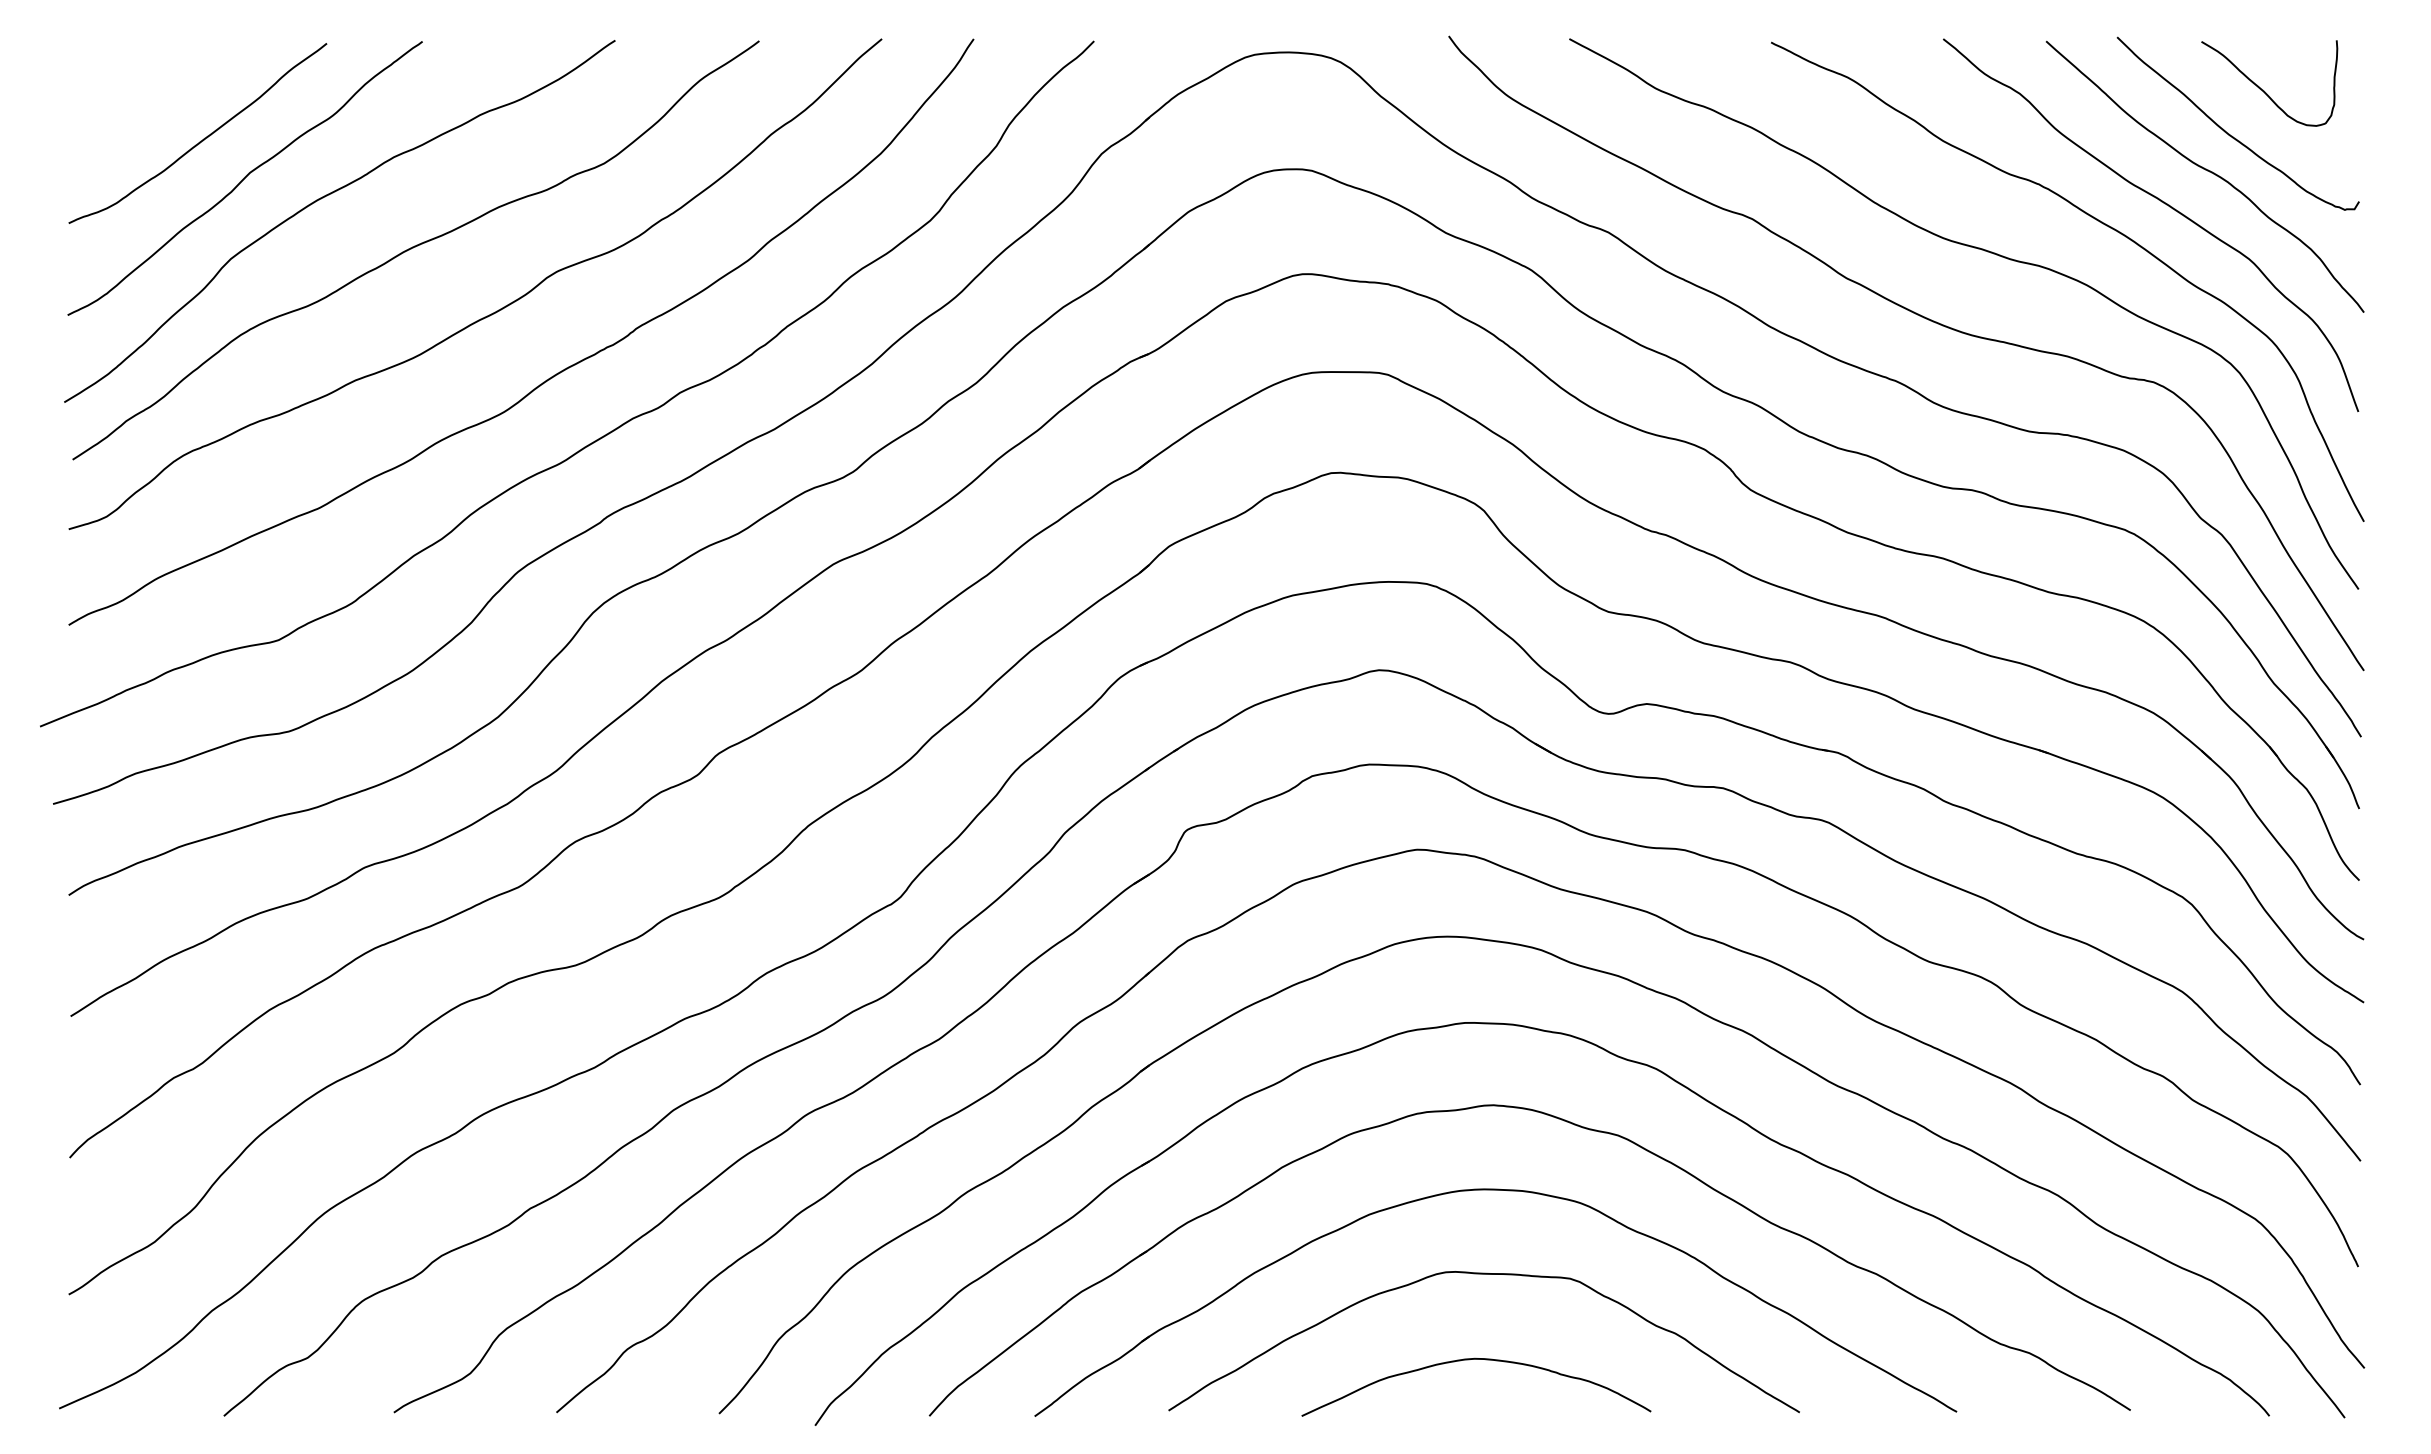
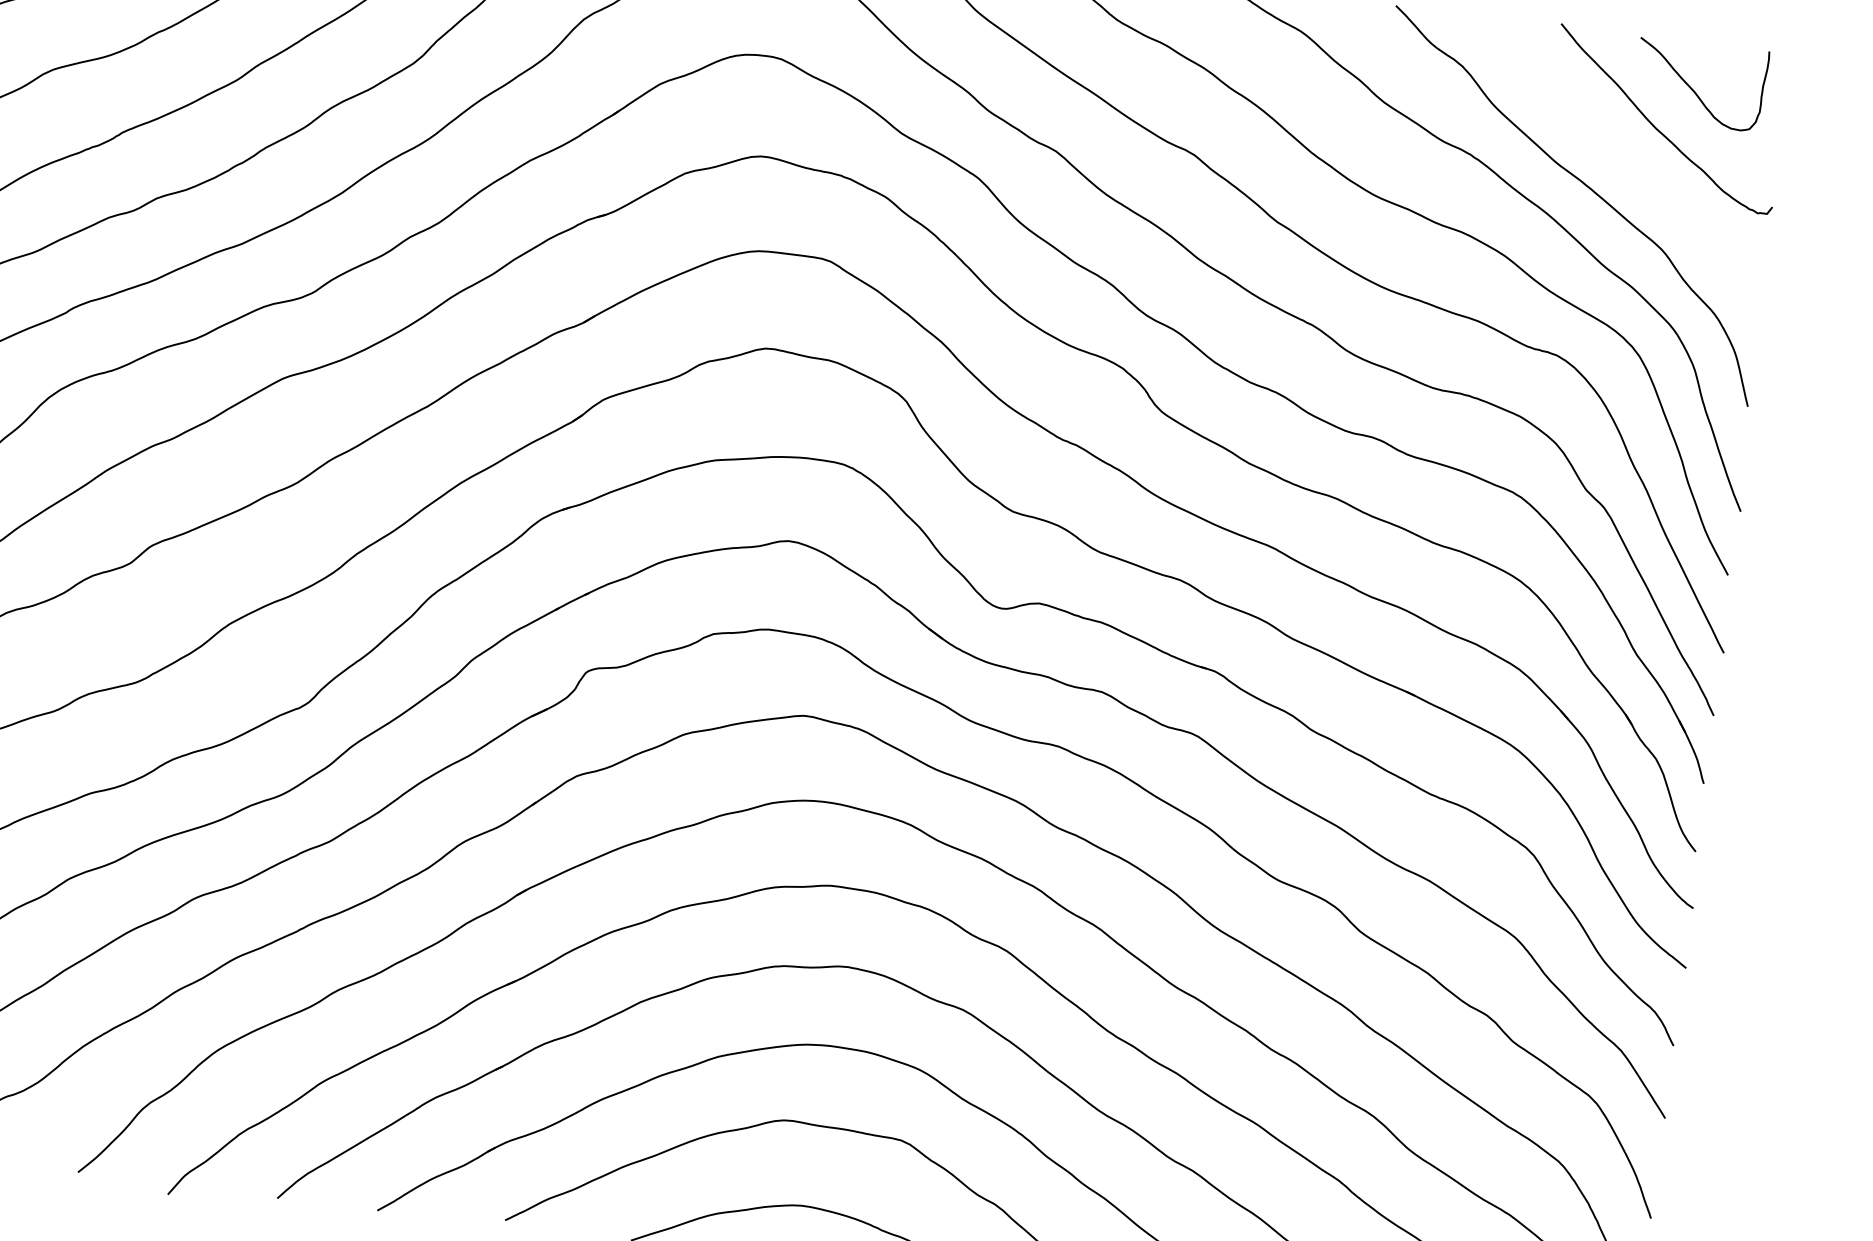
curve: (2207, 171) -> (1631, 161), removed

